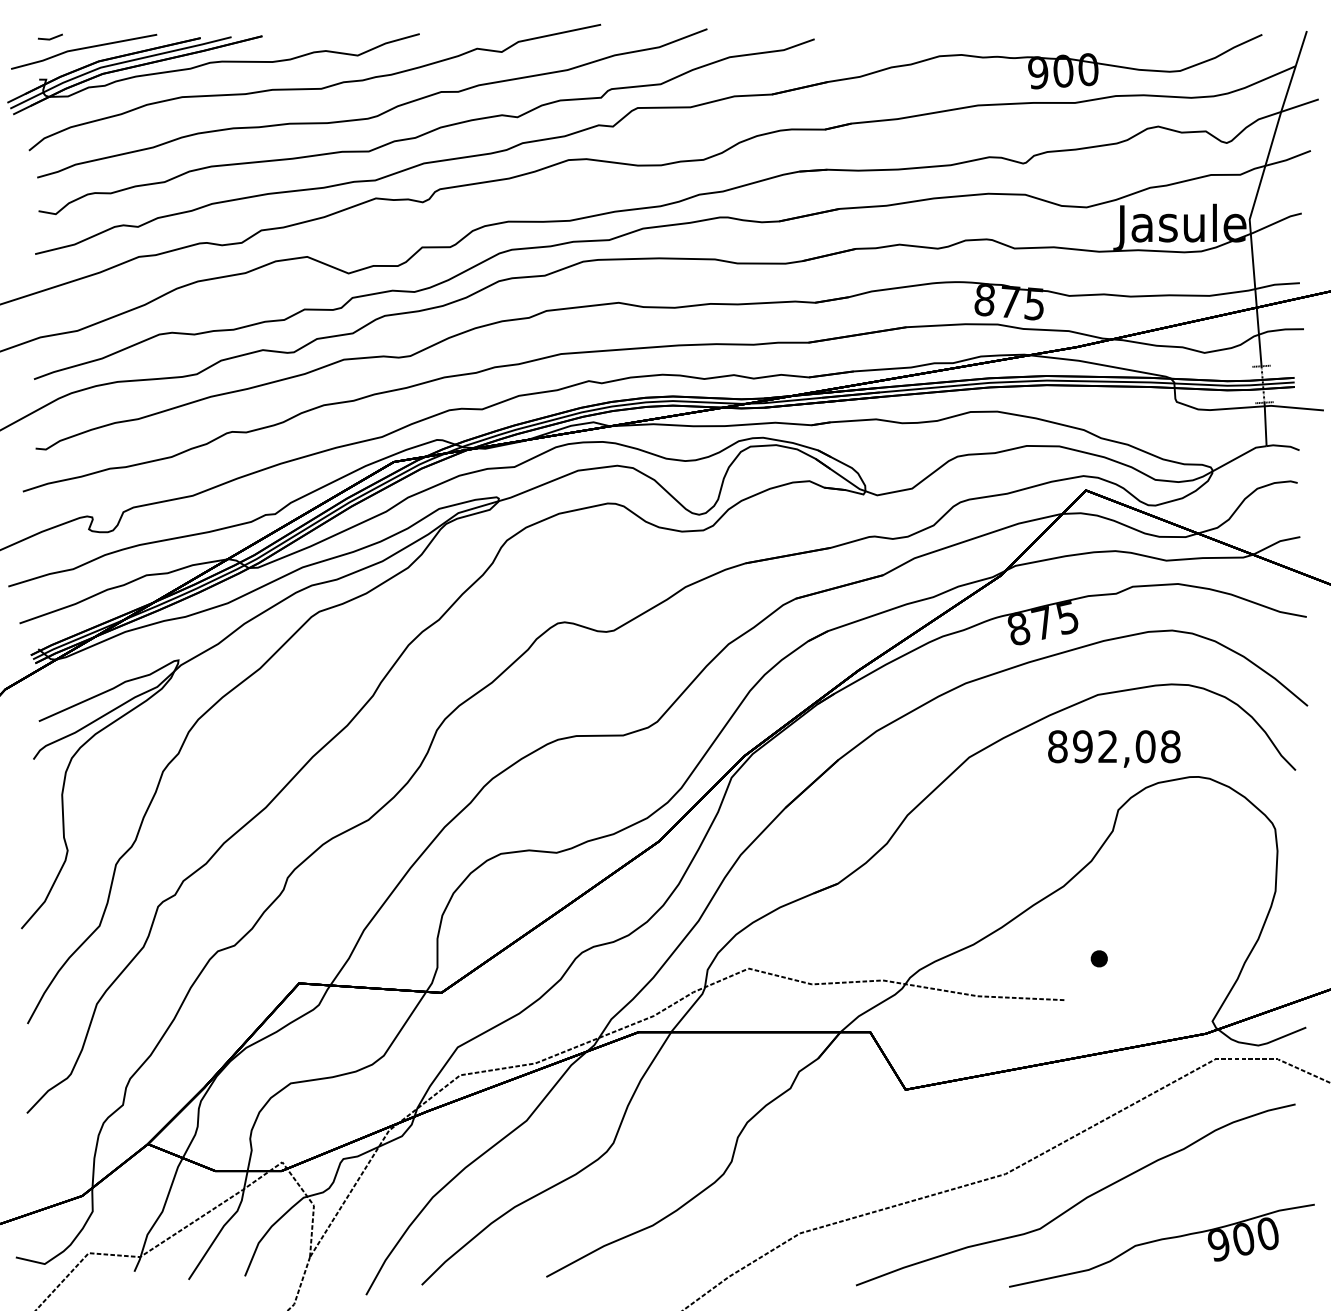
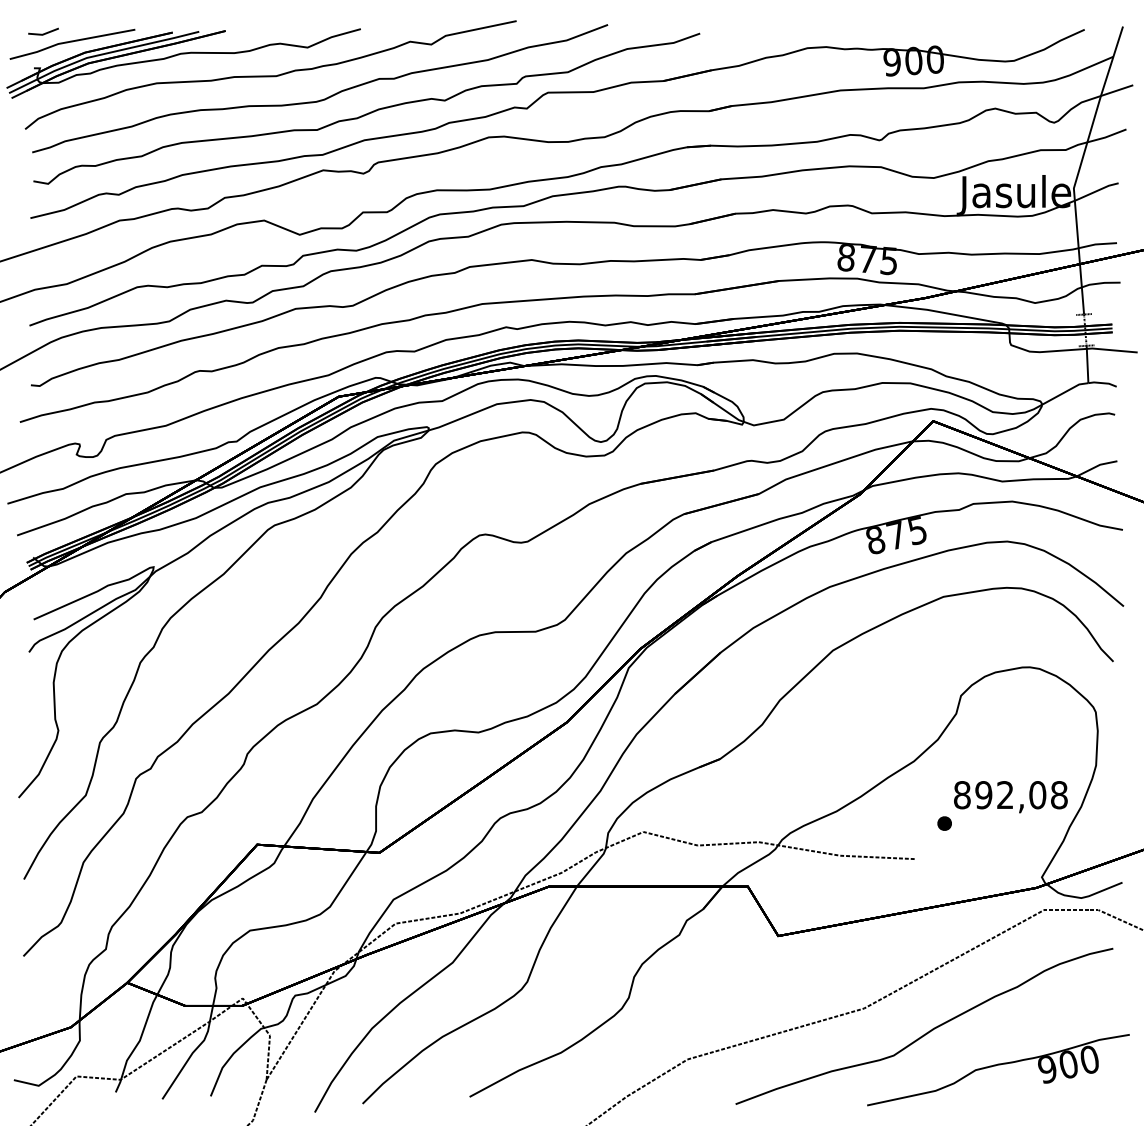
part: (50, 36) -> (43, 31), size x1.43
text: (1114, 748) -> (1011, 796), moved

